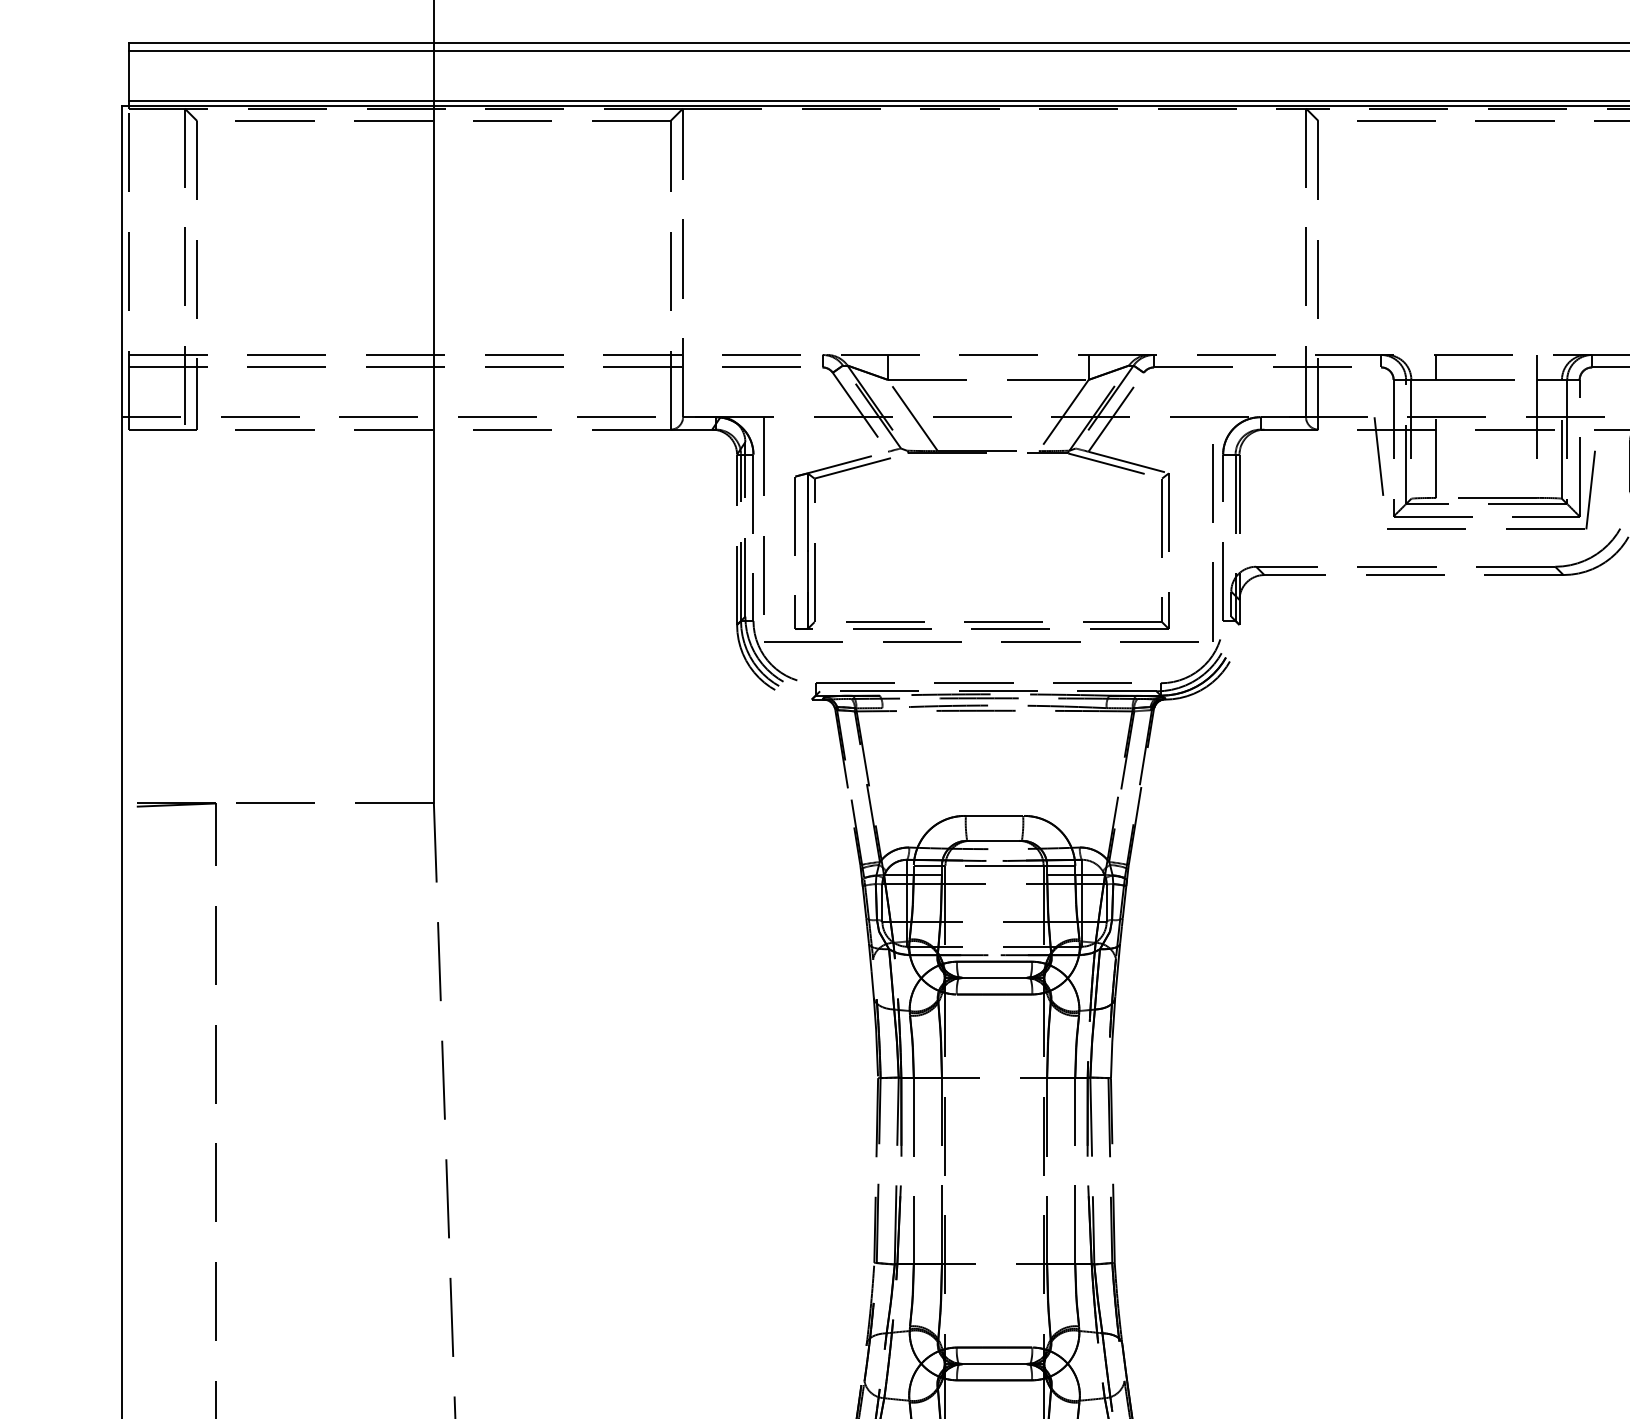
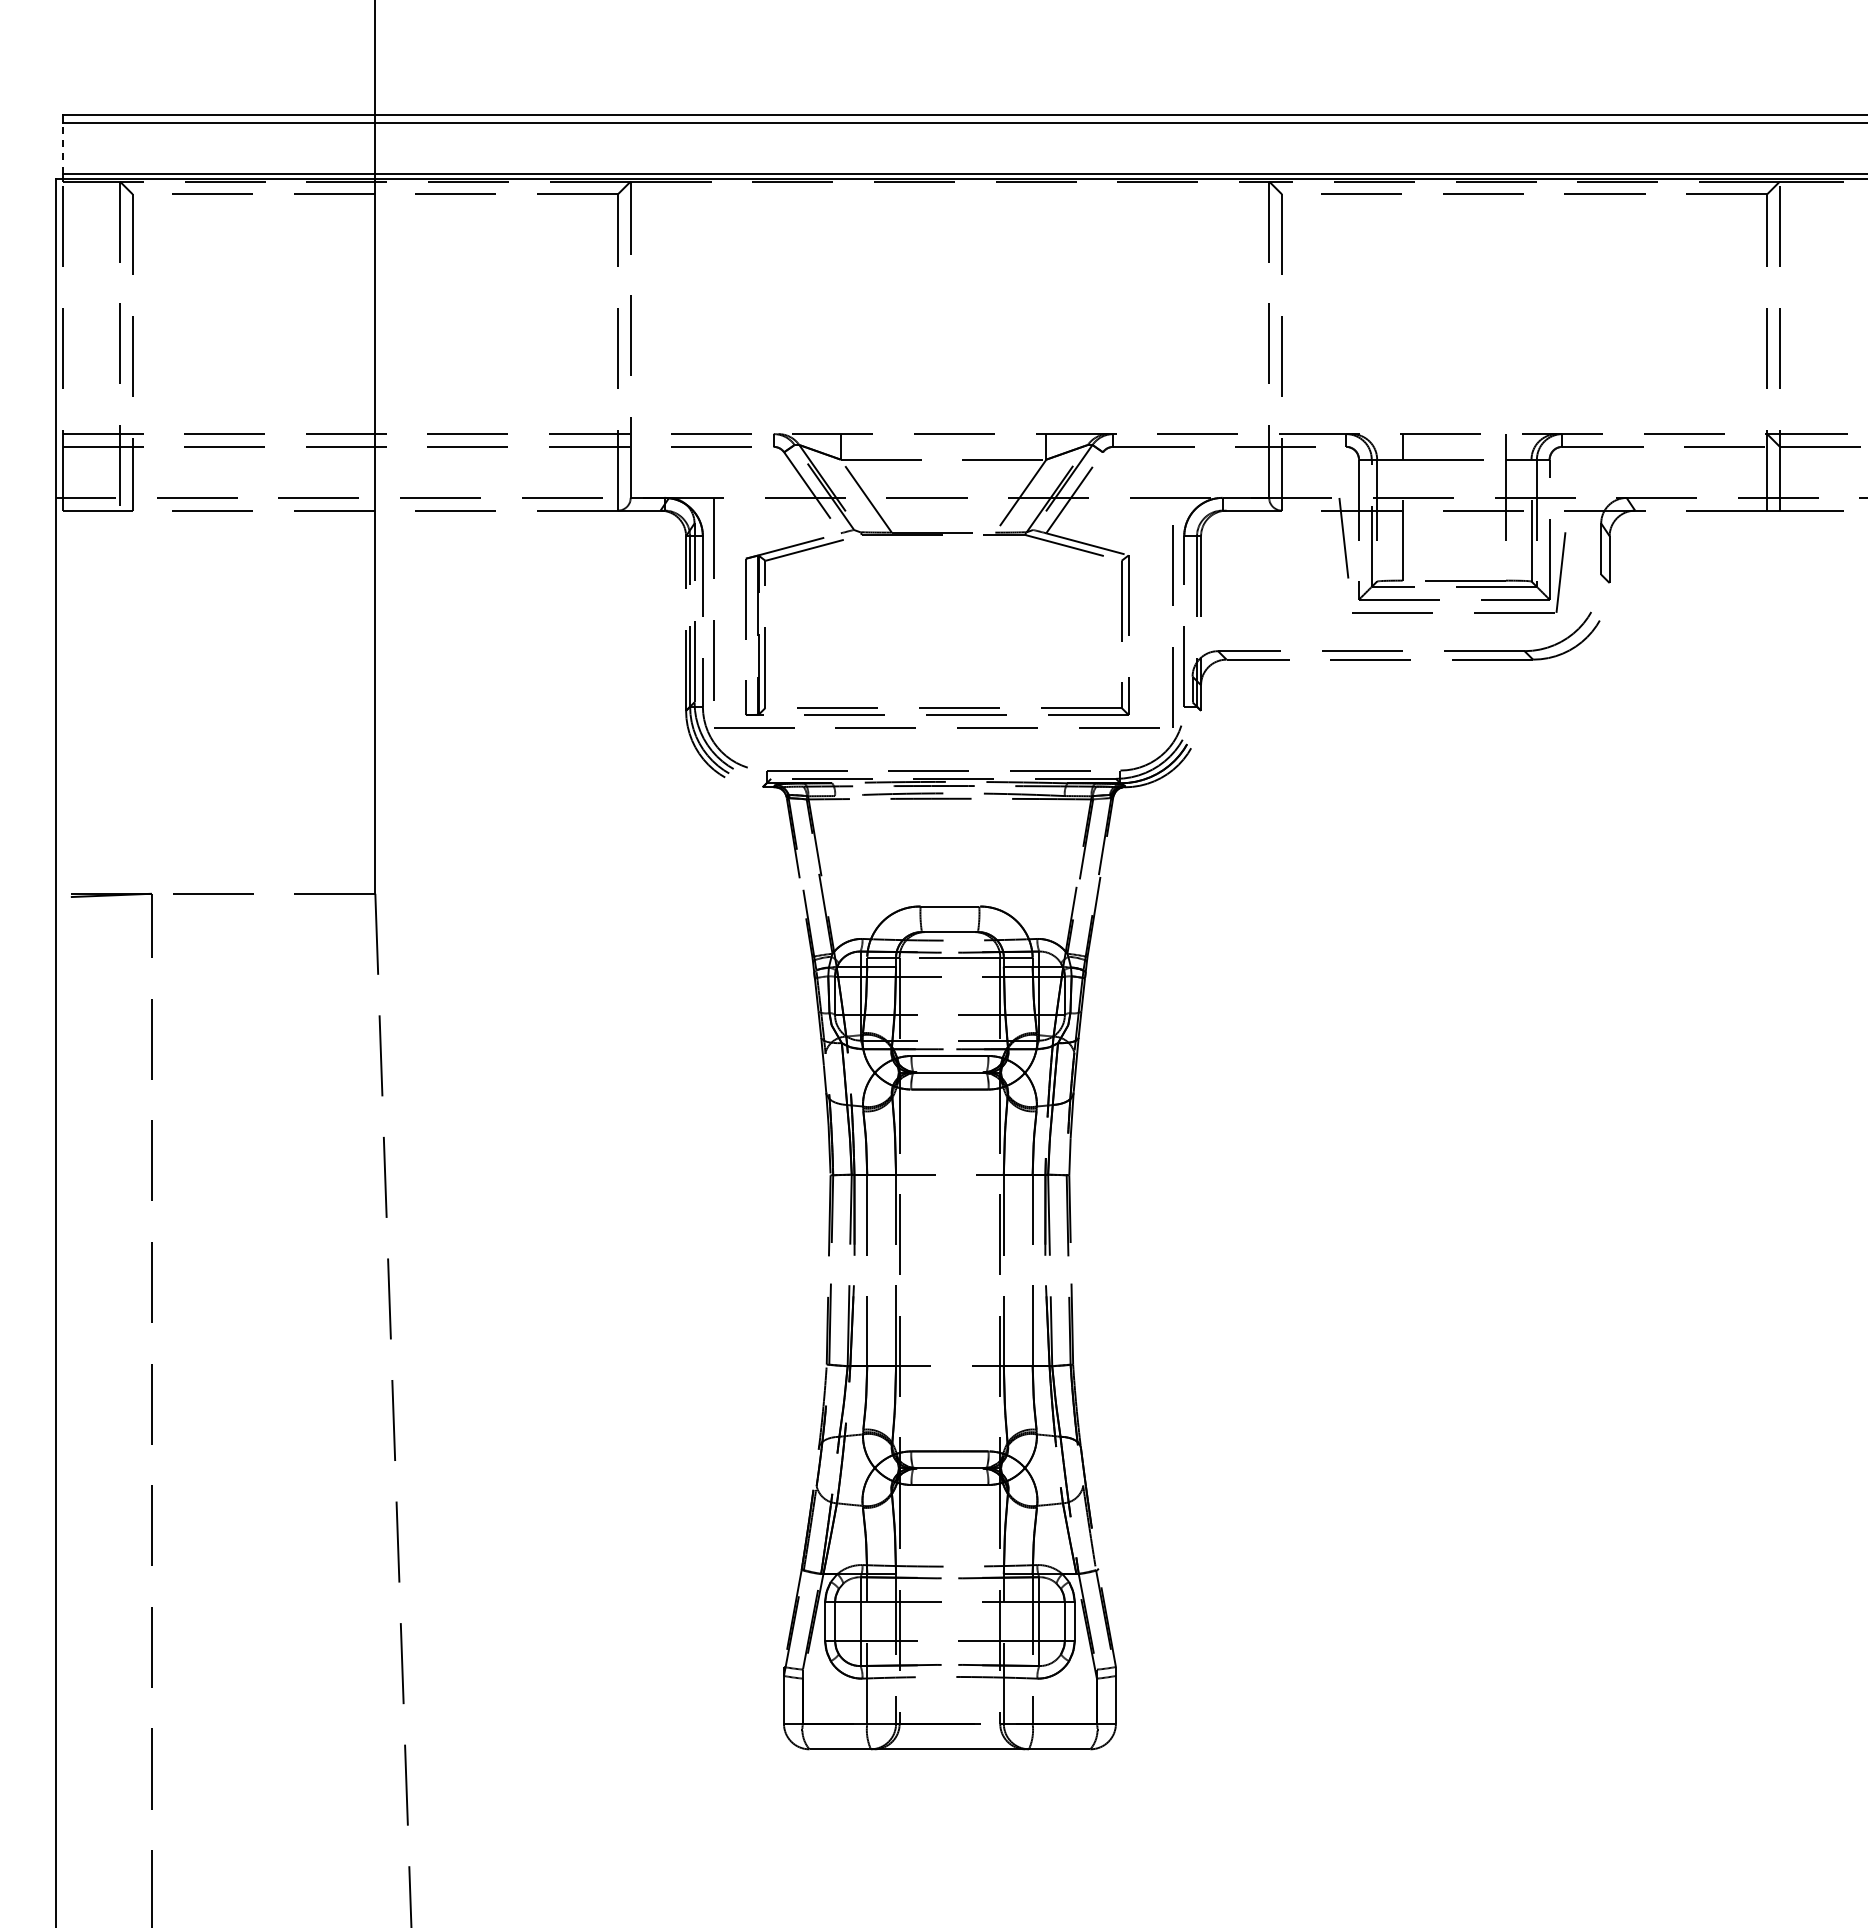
line: (128, 76) -> (62, 148), solid -> dashed

